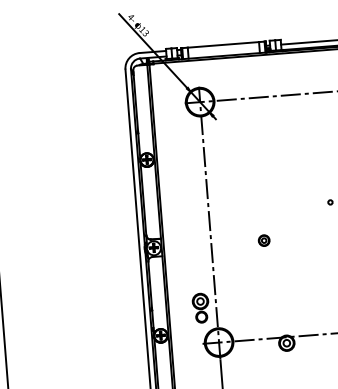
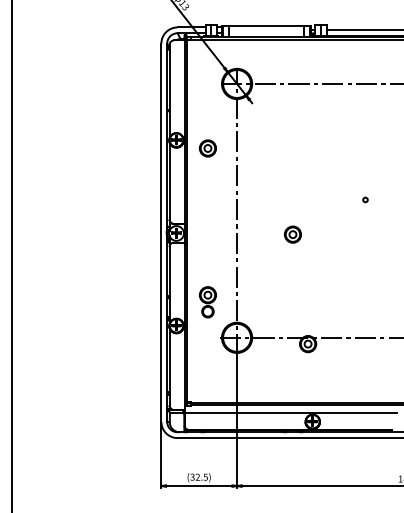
part: (176, 165) -> (207, 148), added
part: (263, 240) -> (292, 234), size x1.43
part: (200, 308) -> (207, 302), moved

